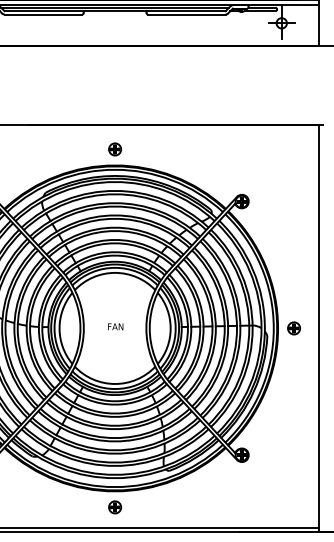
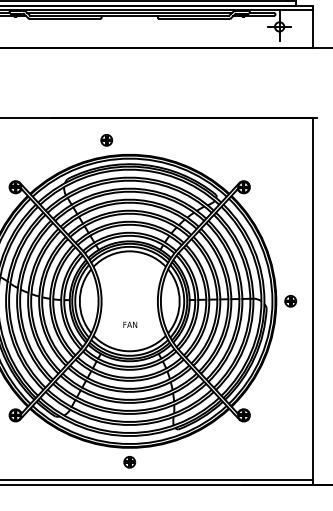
part: (114, 149) -> (106, 140), moved
text: (115, 326) -> (130, 324), moved

